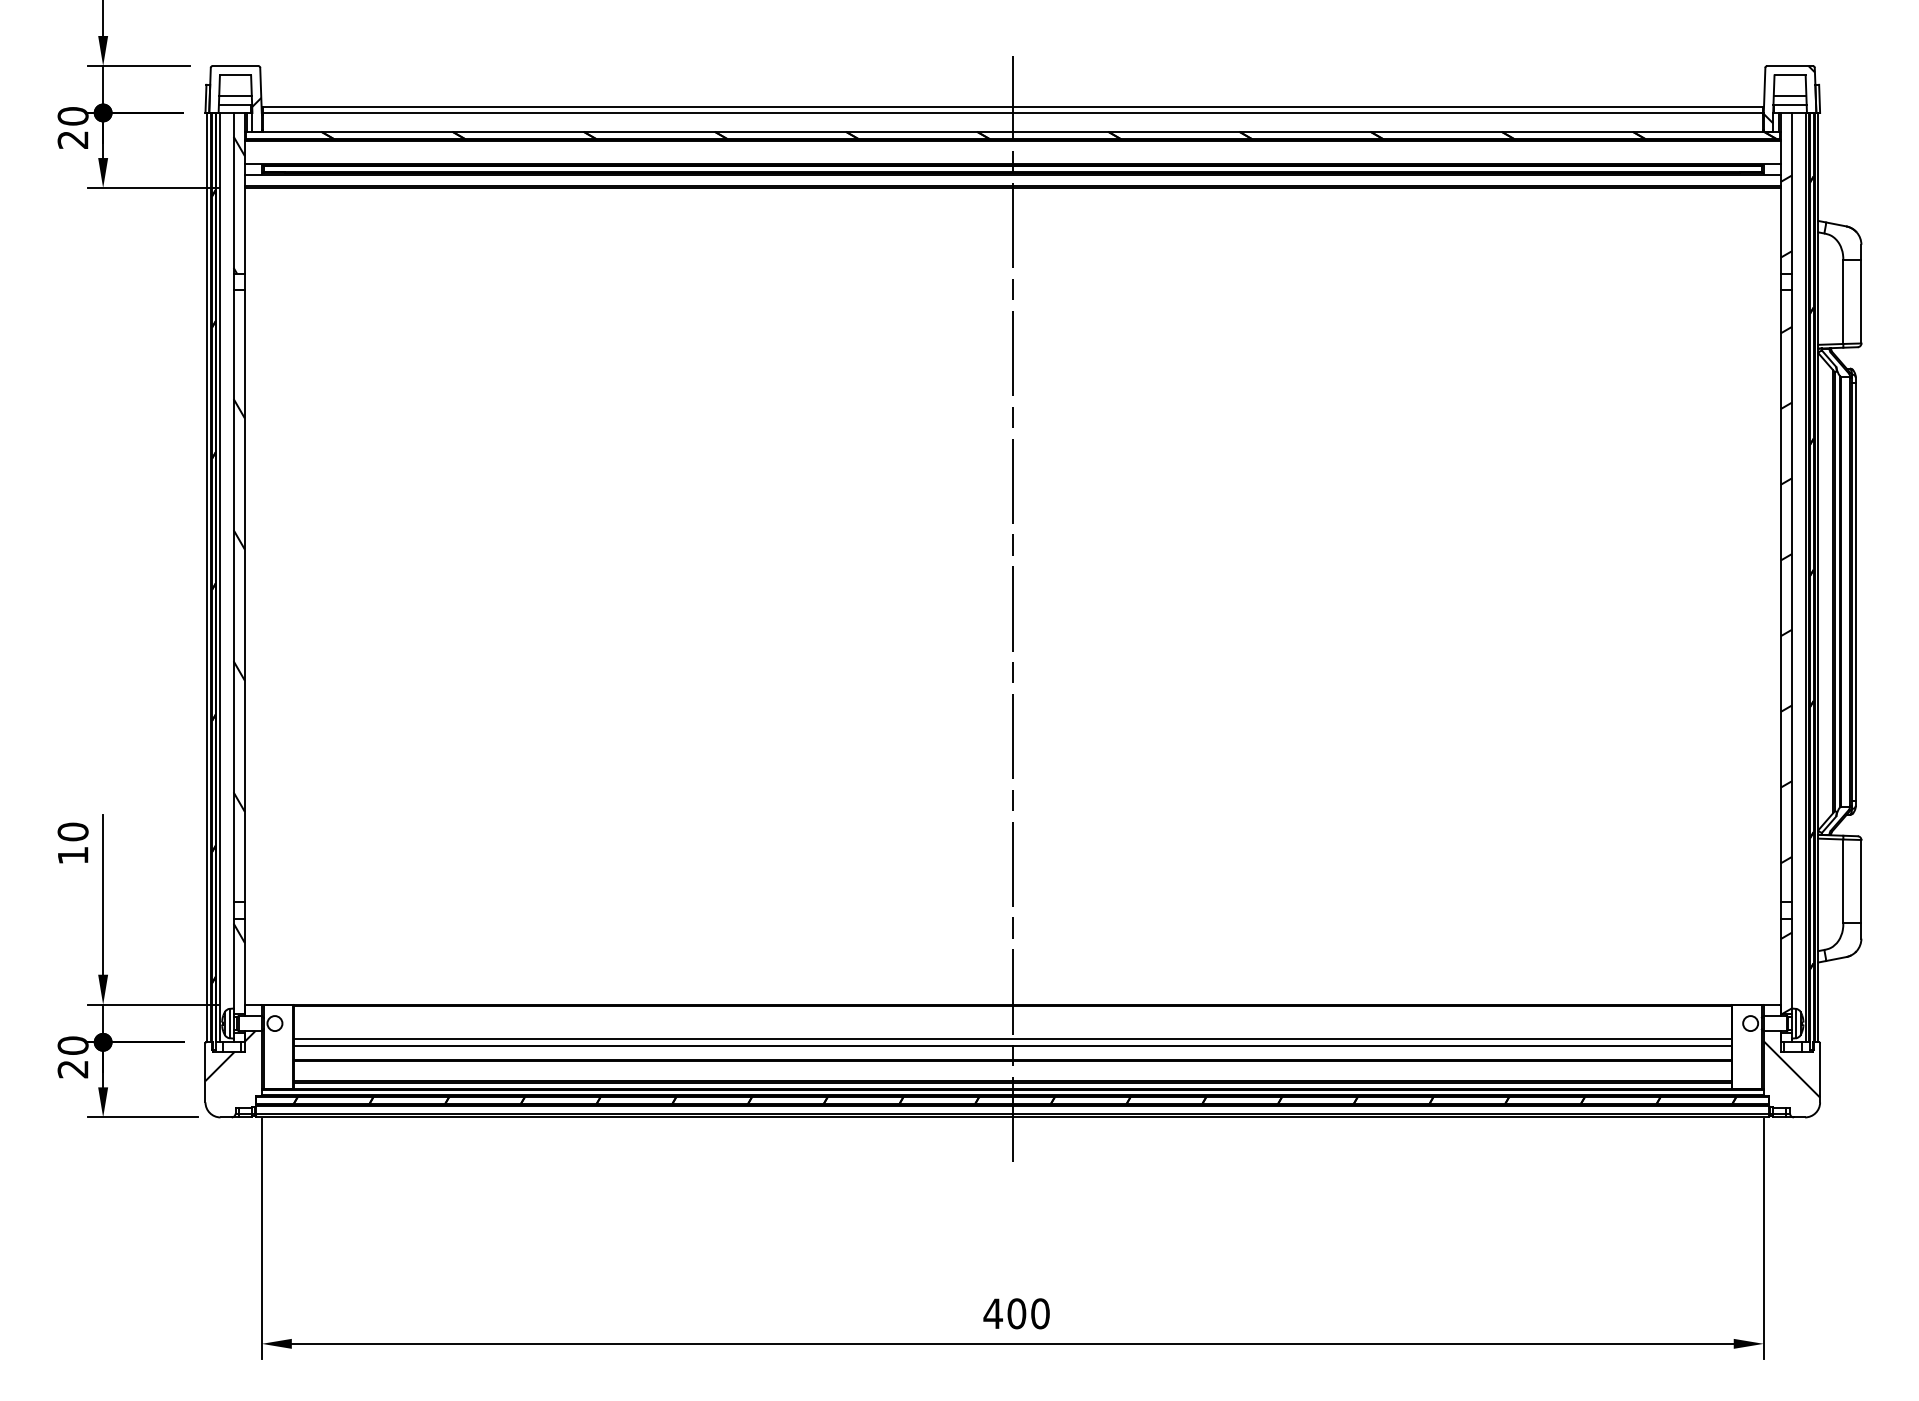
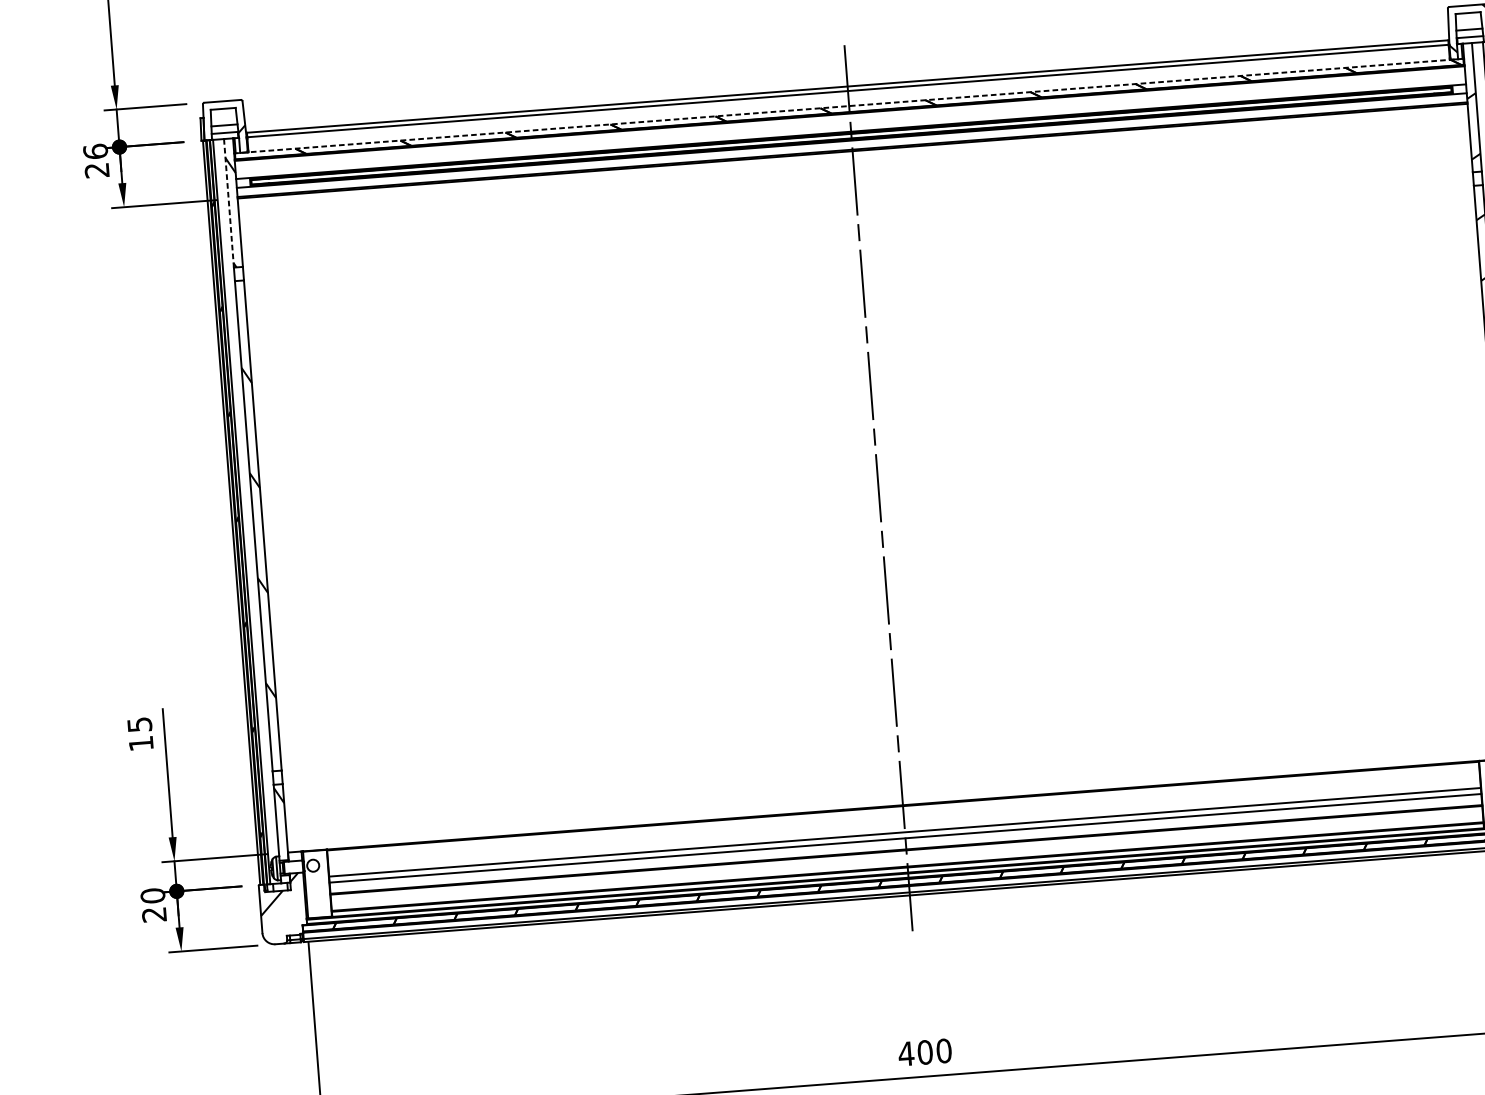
text: (72, 115) -> (95, 151), 20 -> 26
line: (1012, 131) -> (848, 105), solid -> dashed
line: (233, 193) -> (228, 203), solid -> dashed
text: (72, 831) -> (139, 724), 10 -> 15

